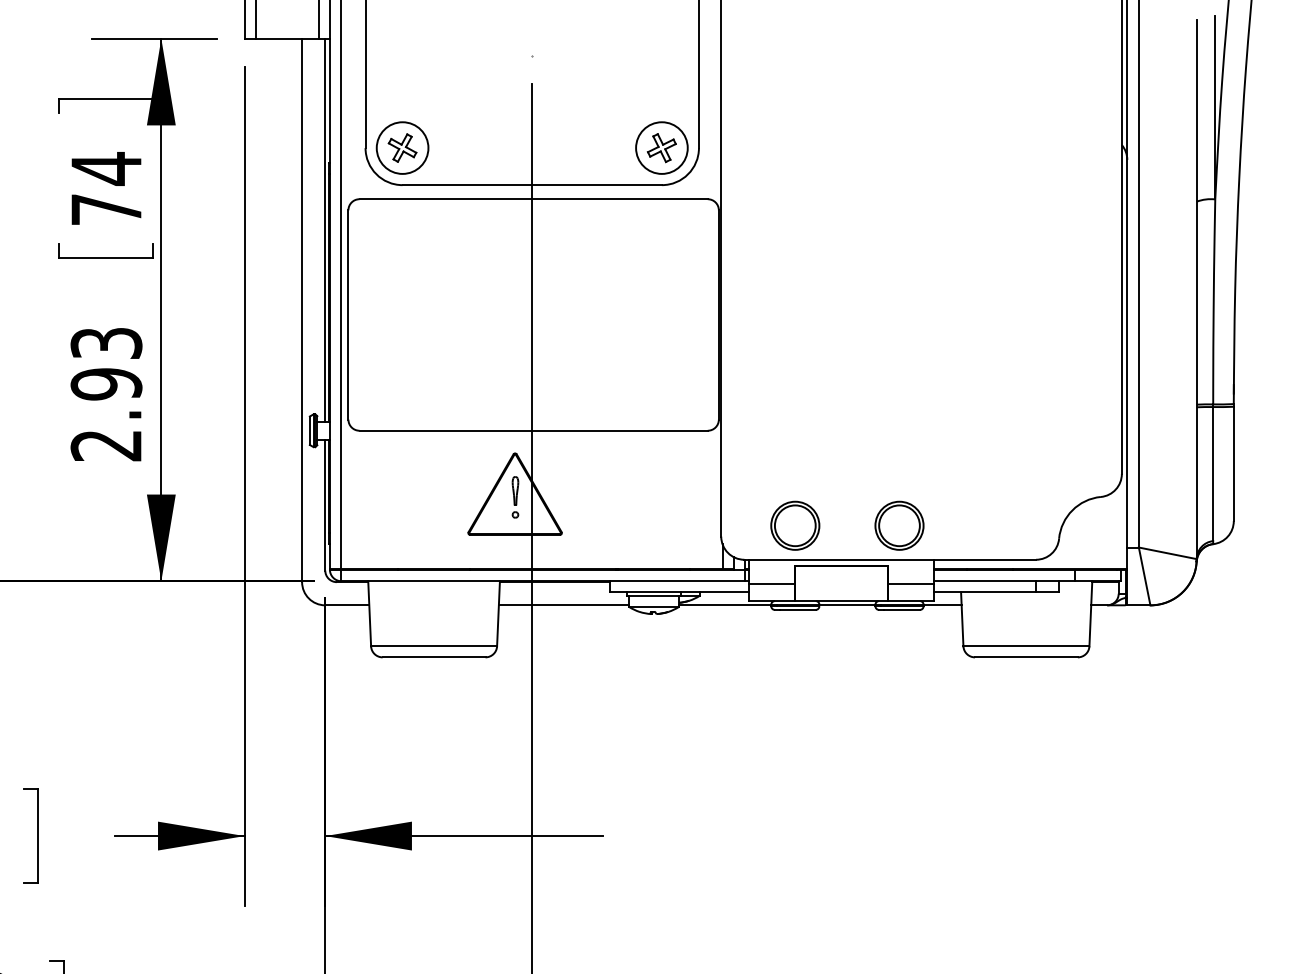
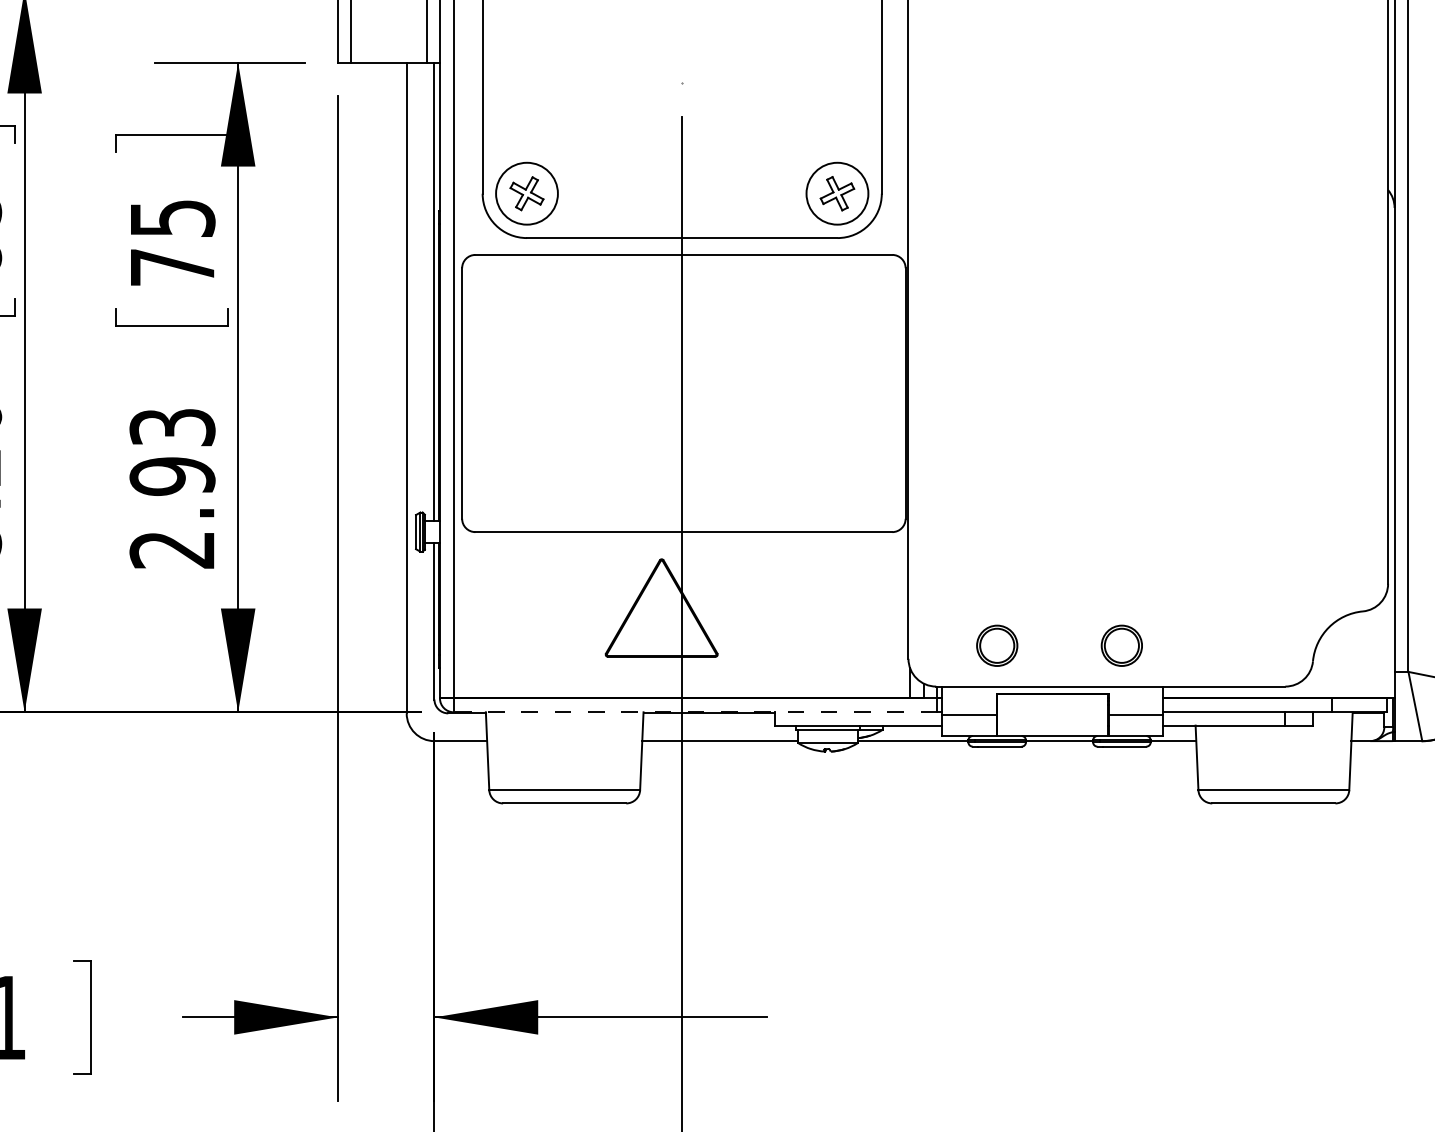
text: (106, 168) -> (172, 218), 74 -> 75
part: (515, 497) -> (662, 612), removed
part: (795, 525) -> (997, 645), size x0.7
part: (899, 525) -> (1121, 645), size x0.7
line: (543, 581) -> (695, 712), solid -> dashed

